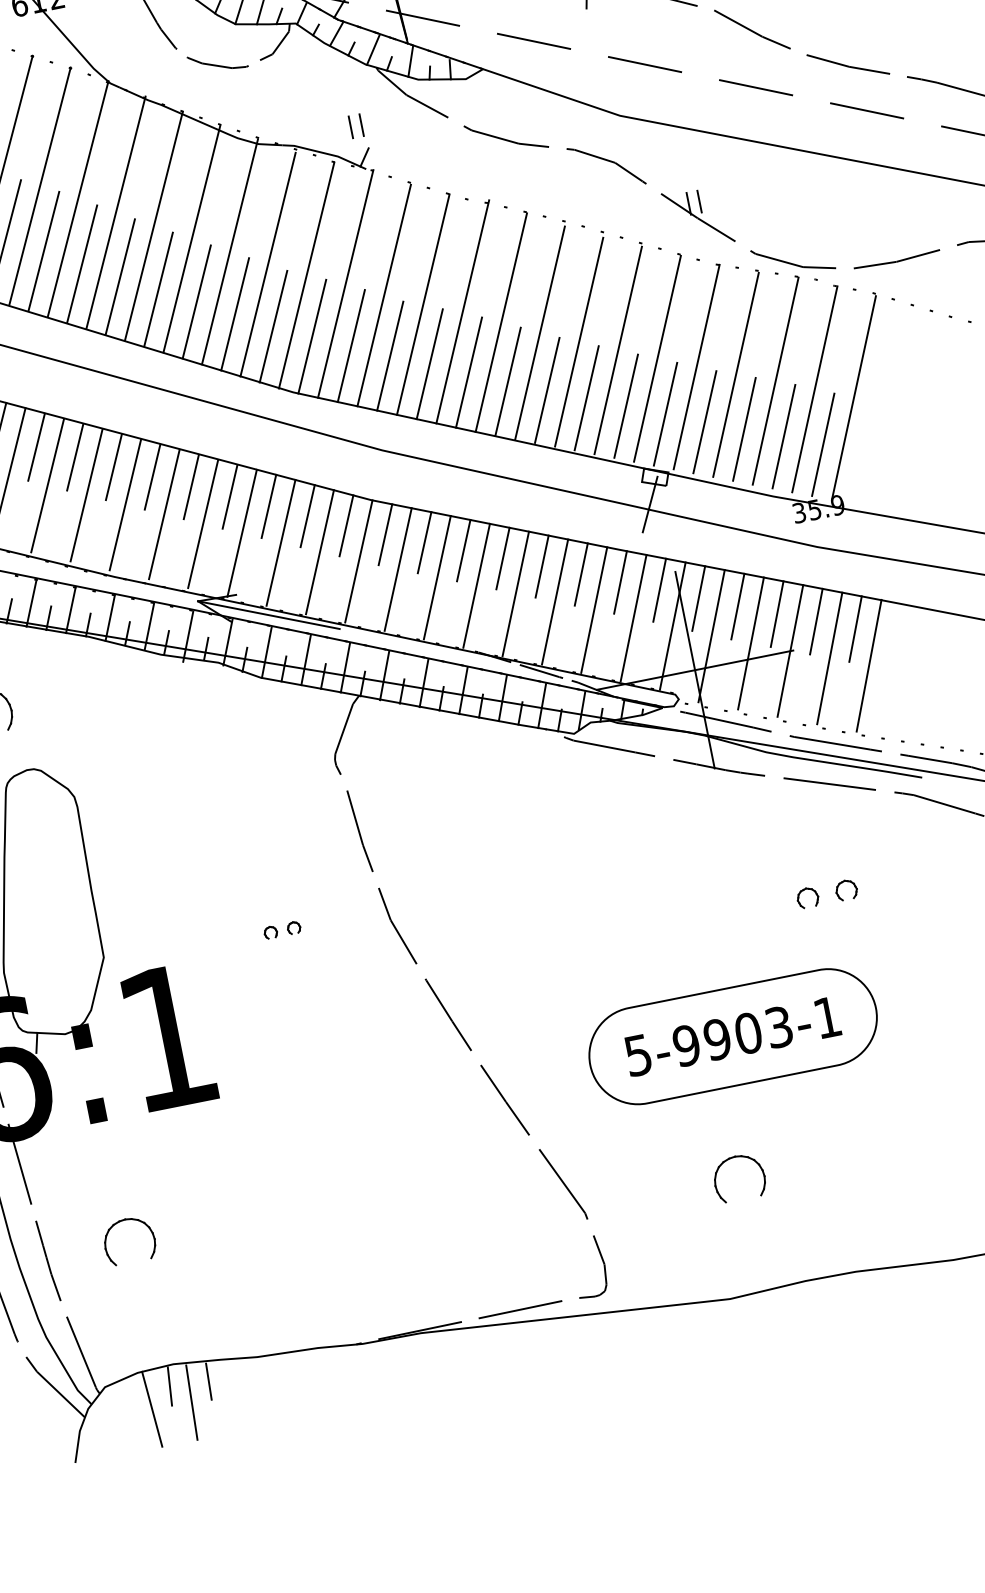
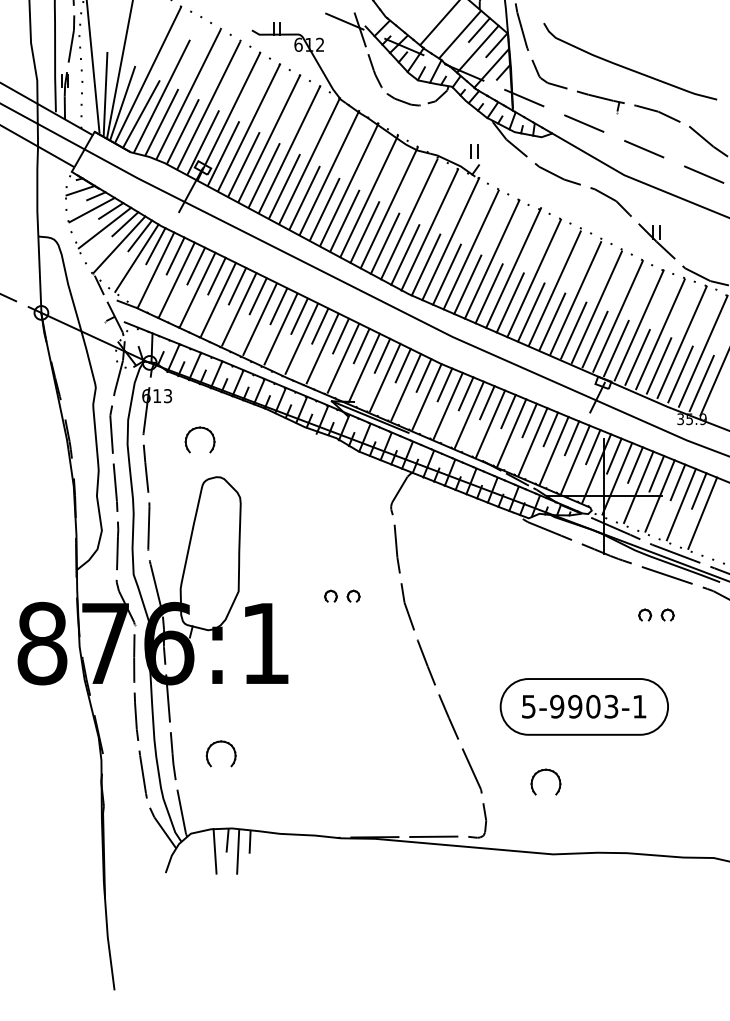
part: (827, 892) -> (656, 614), moved
part: (282, 929) -> (342, 595), size x1.67
part: (729, 1160) -> (542, 771), moved

